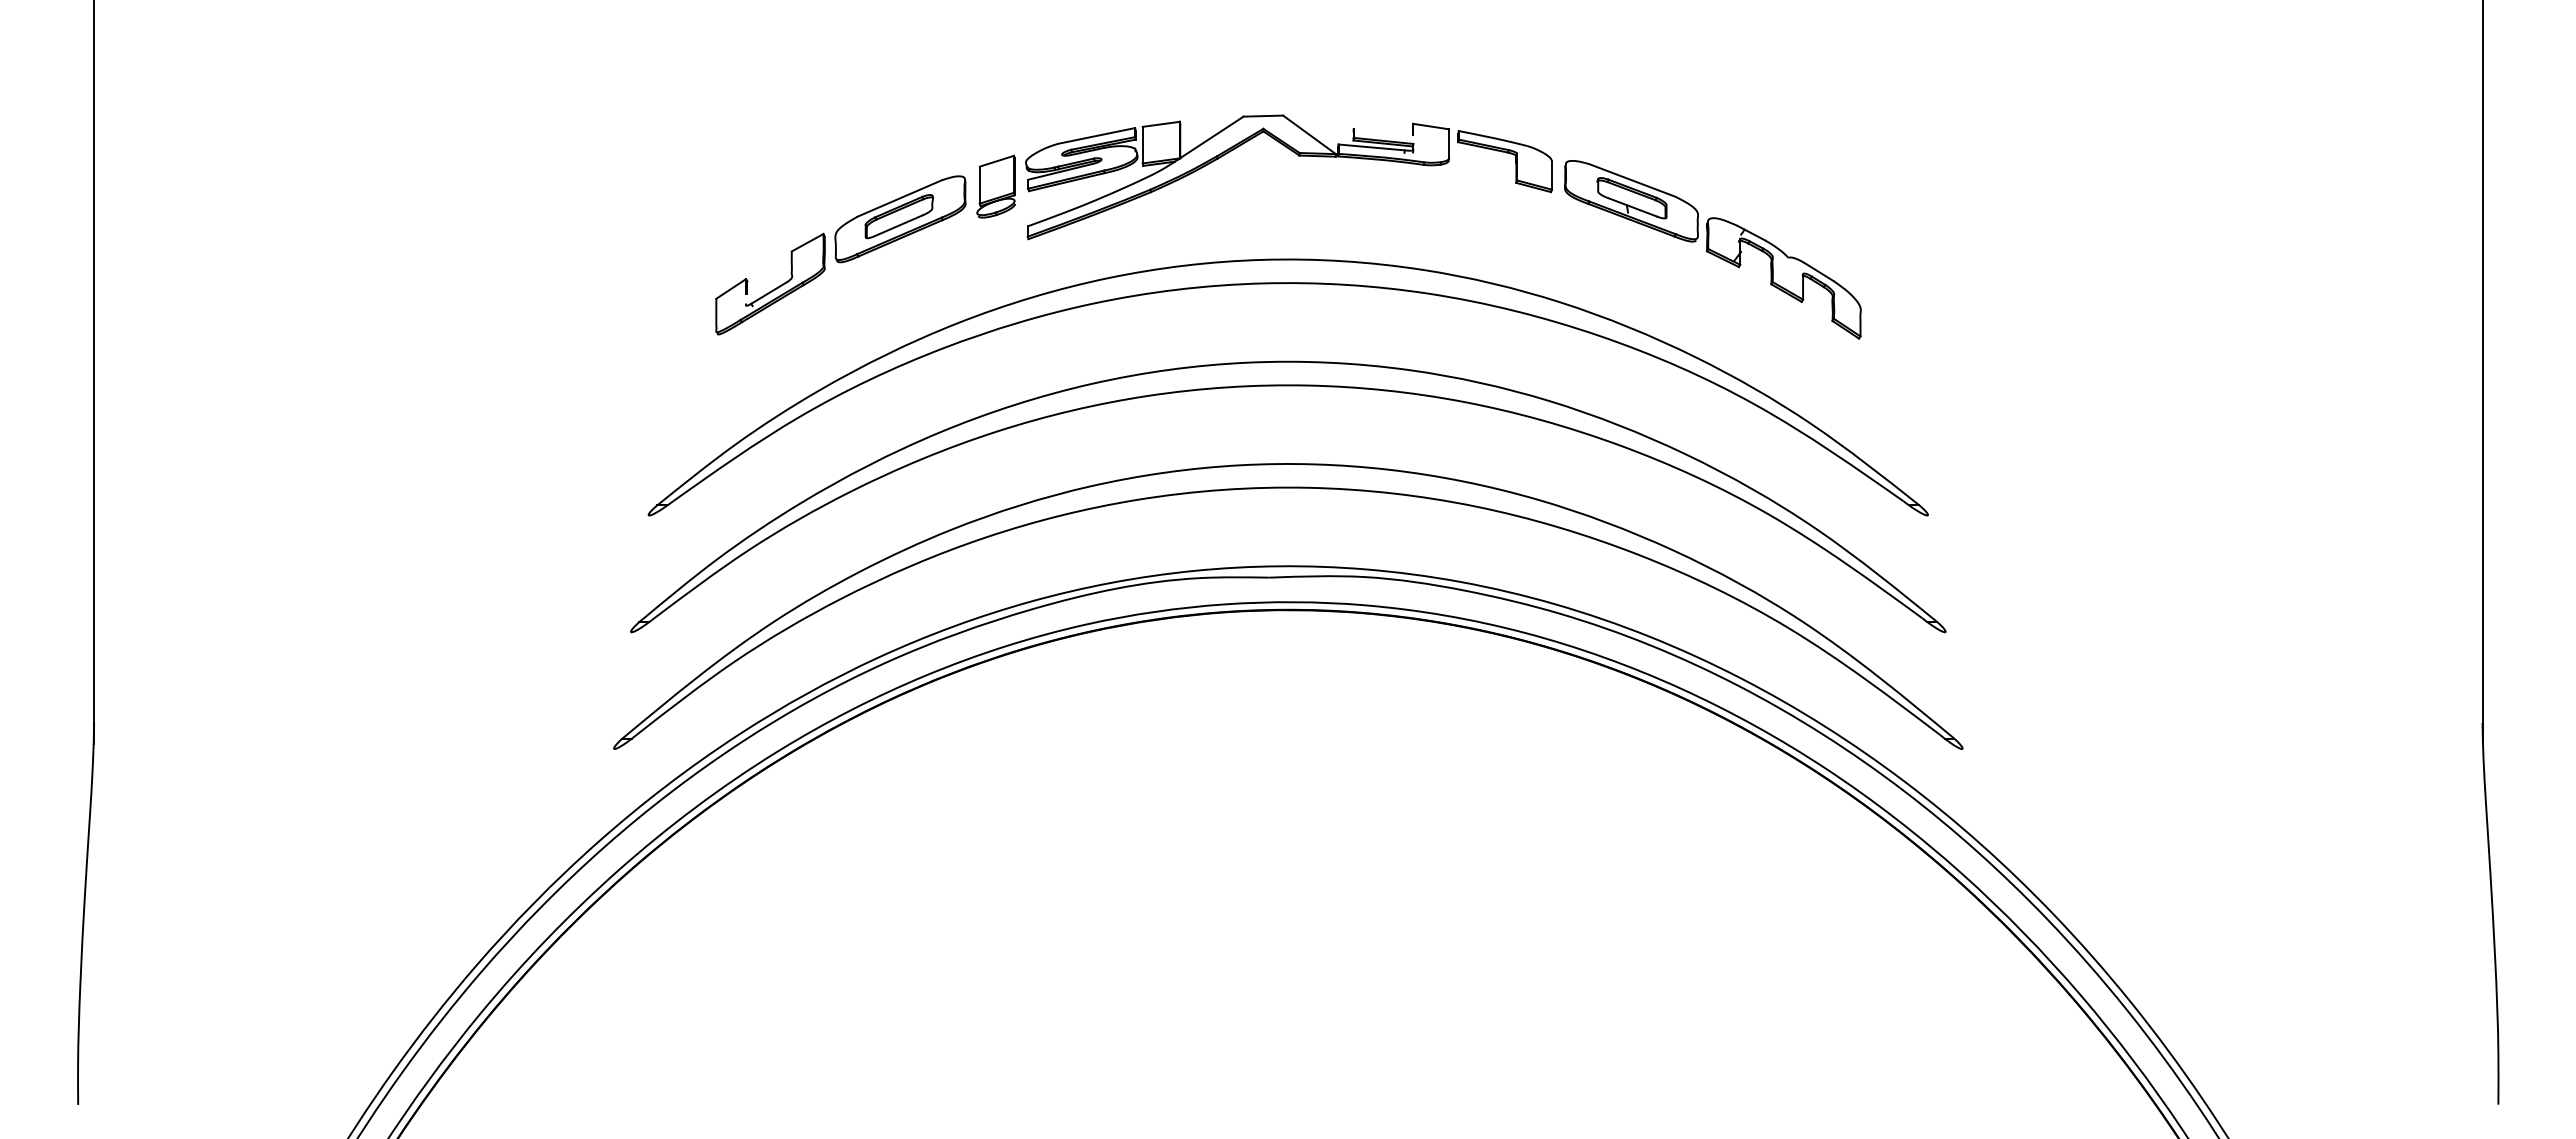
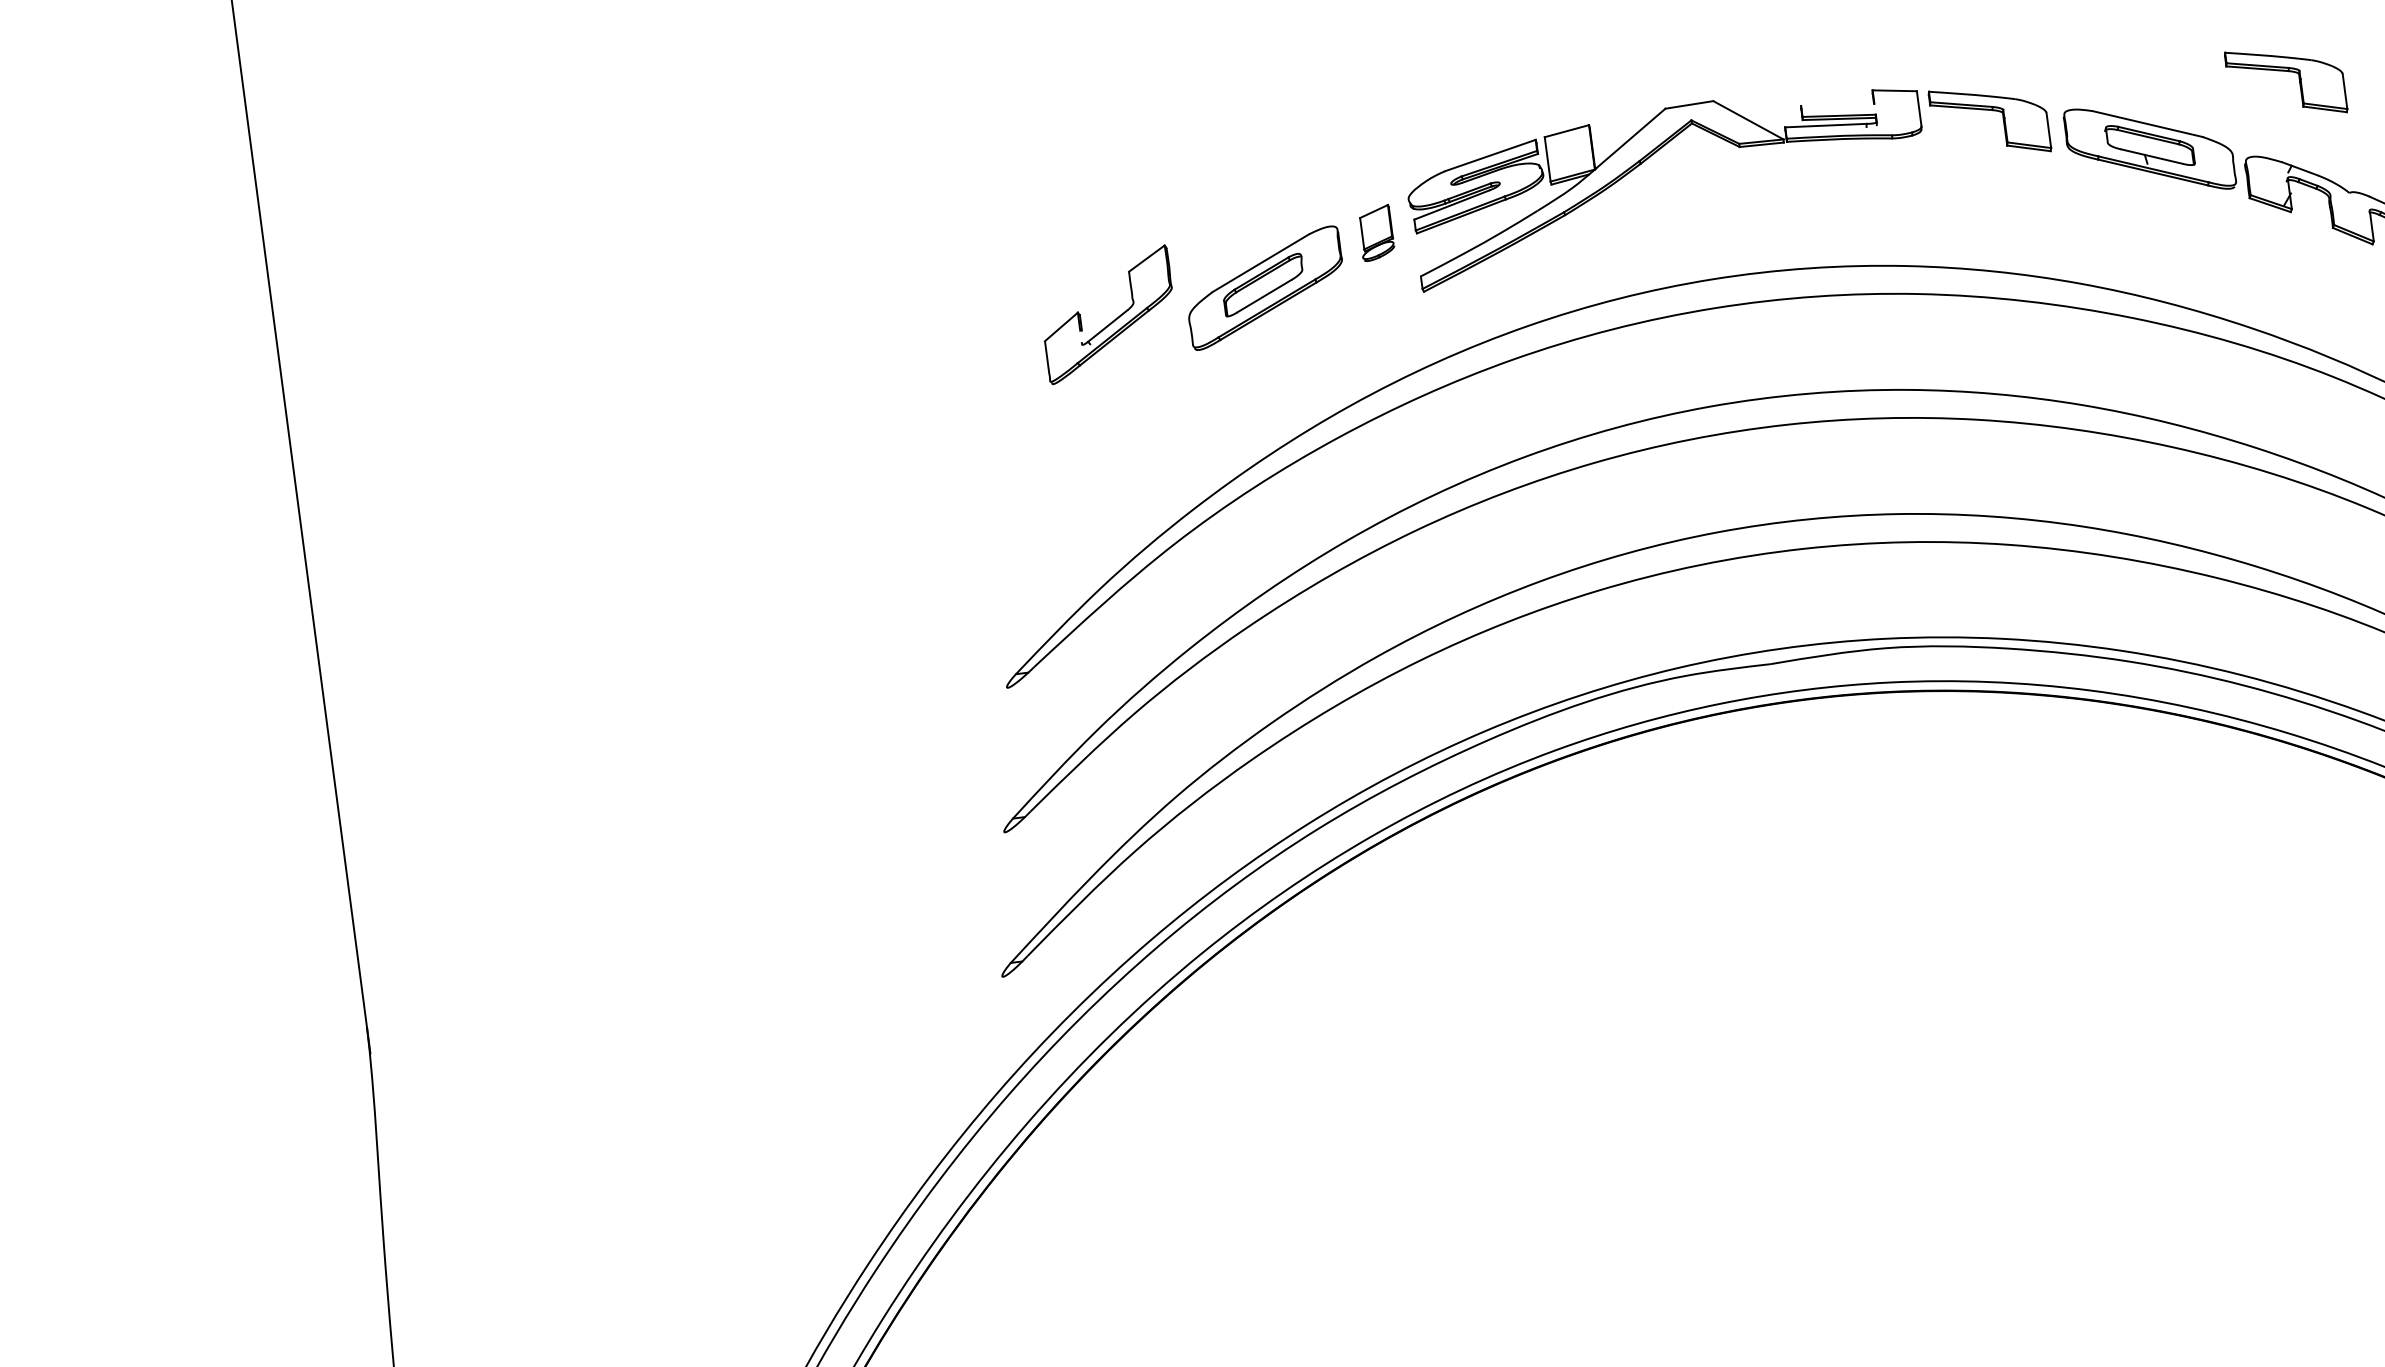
part: (1750, 153) -> (2286, 72), added
part: (995, 186) -> (1375, 233), size x0.7
part: (772, 289) -> (1111, 320), moved

